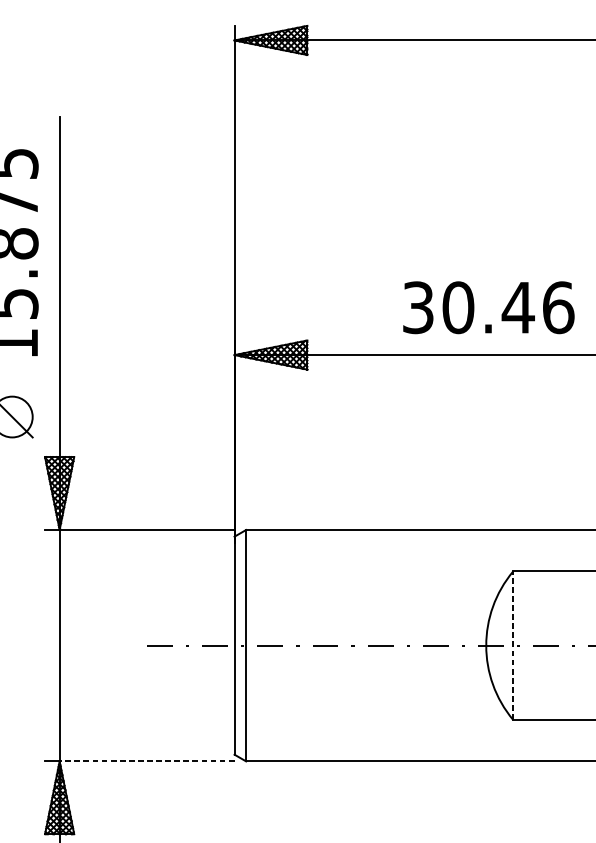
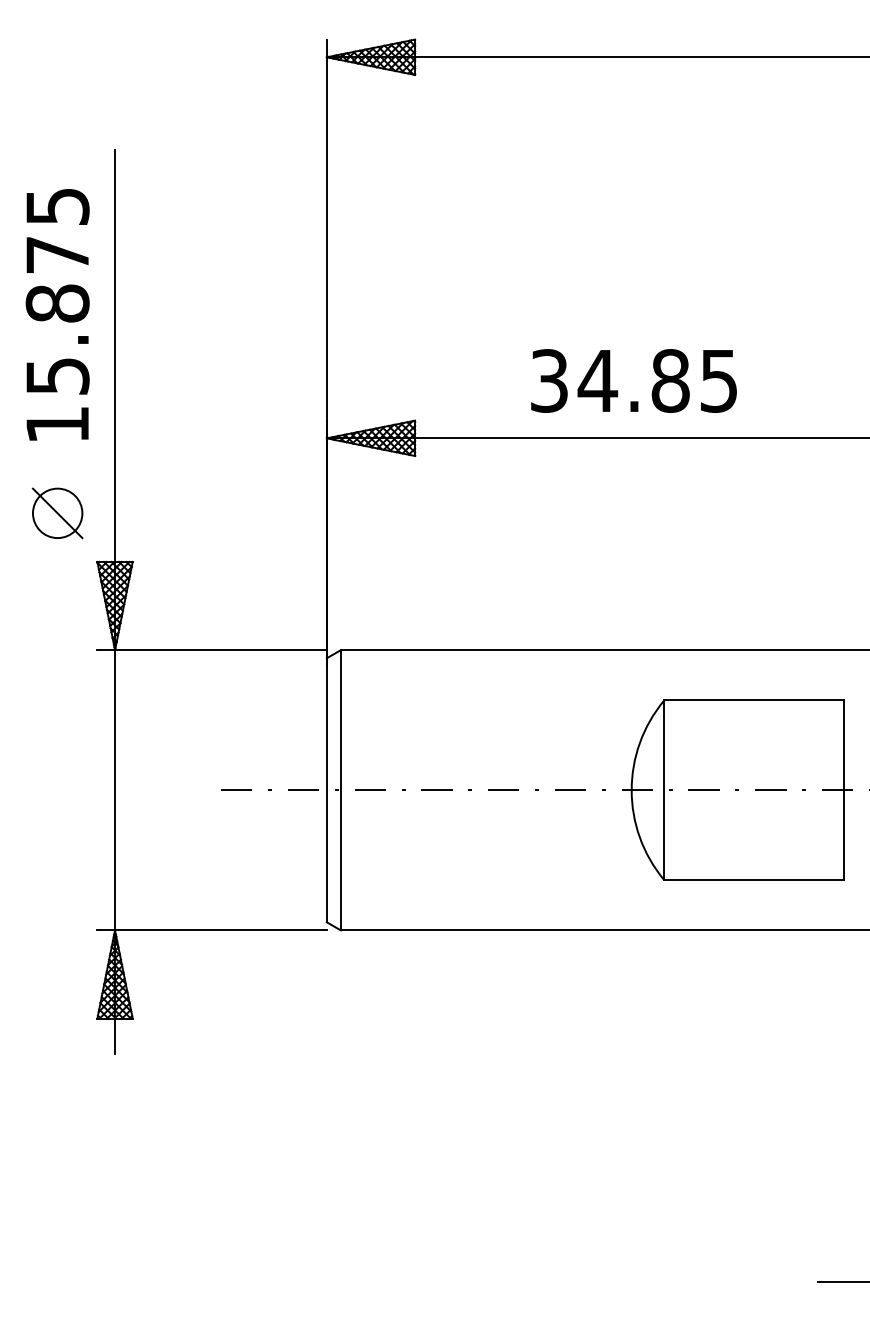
text: (507, 307) -> (657, 380), 30.46 -> 34.85
line: (513, 645) -> (664, 790), dashed -> solid
line: (146, 761) -> (220, 930), dashed -> solid

